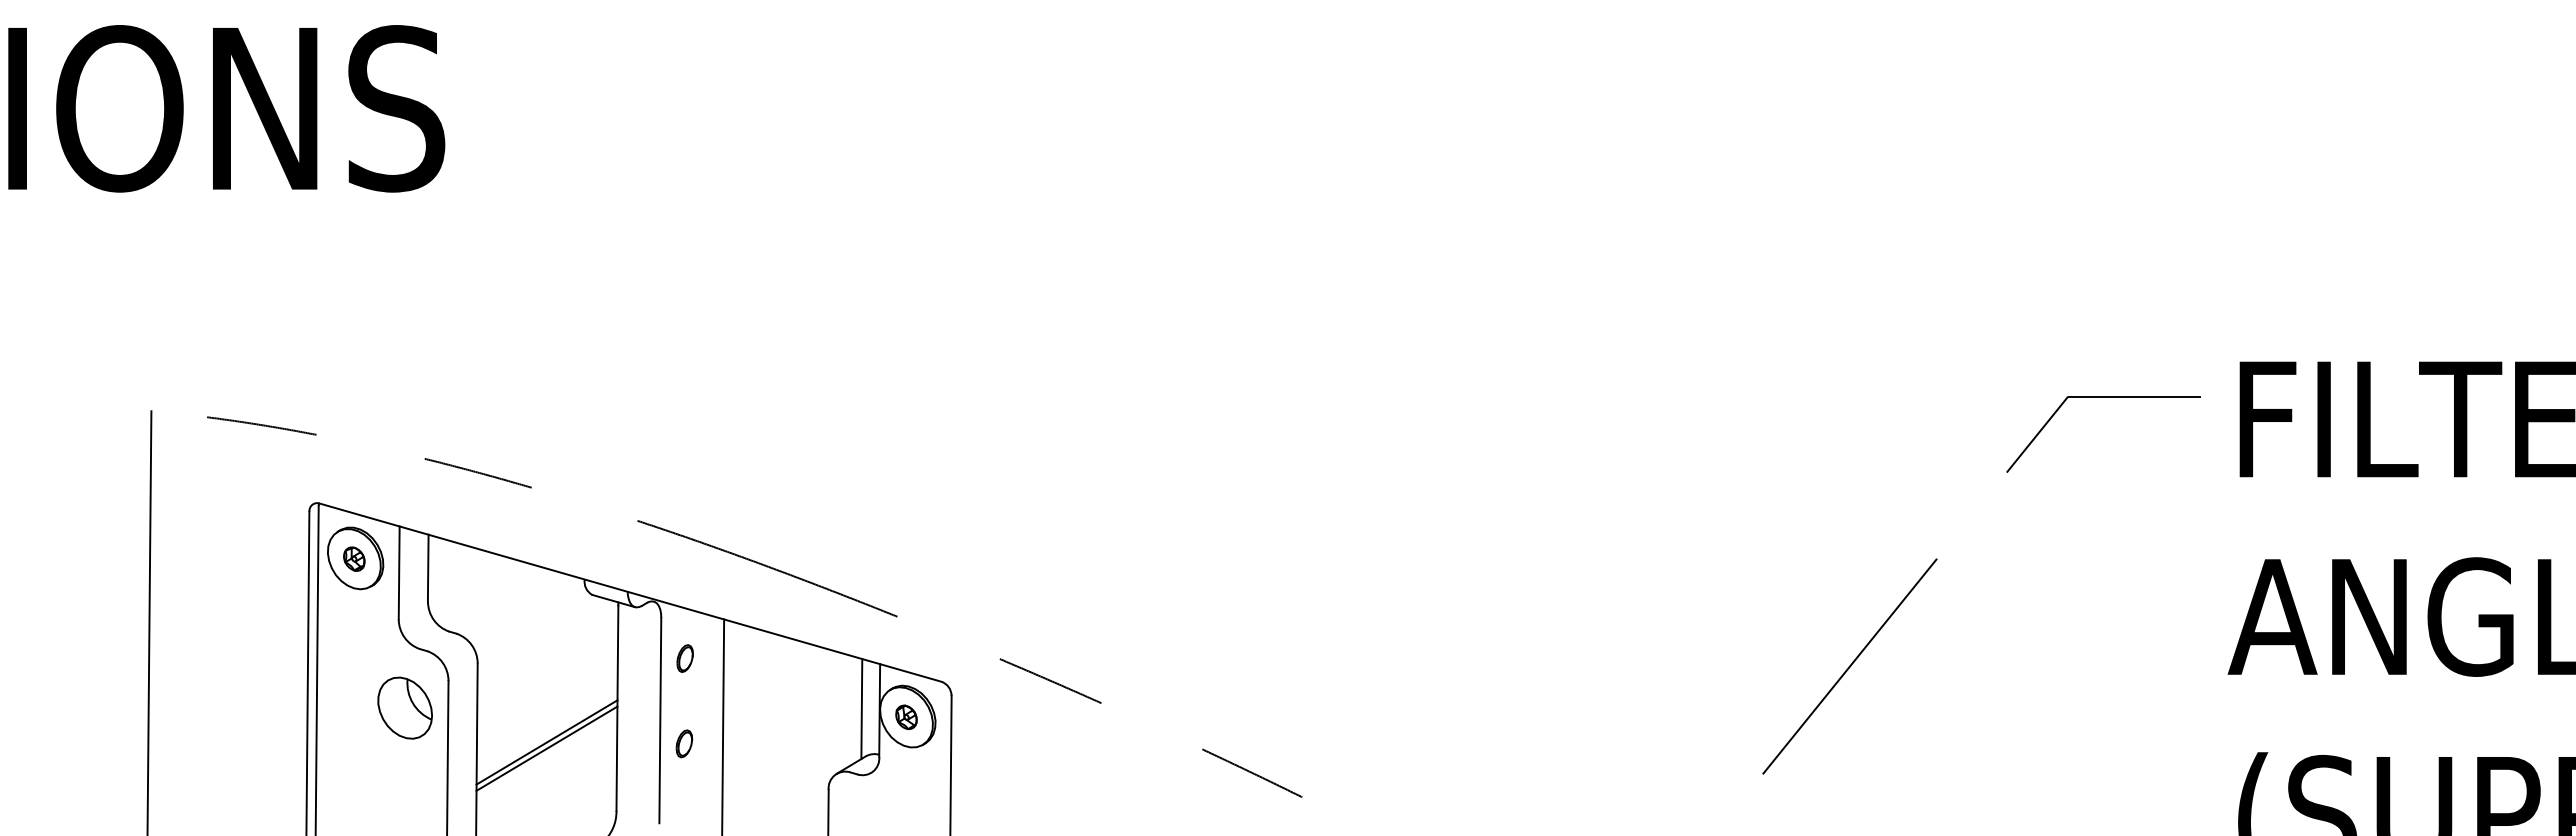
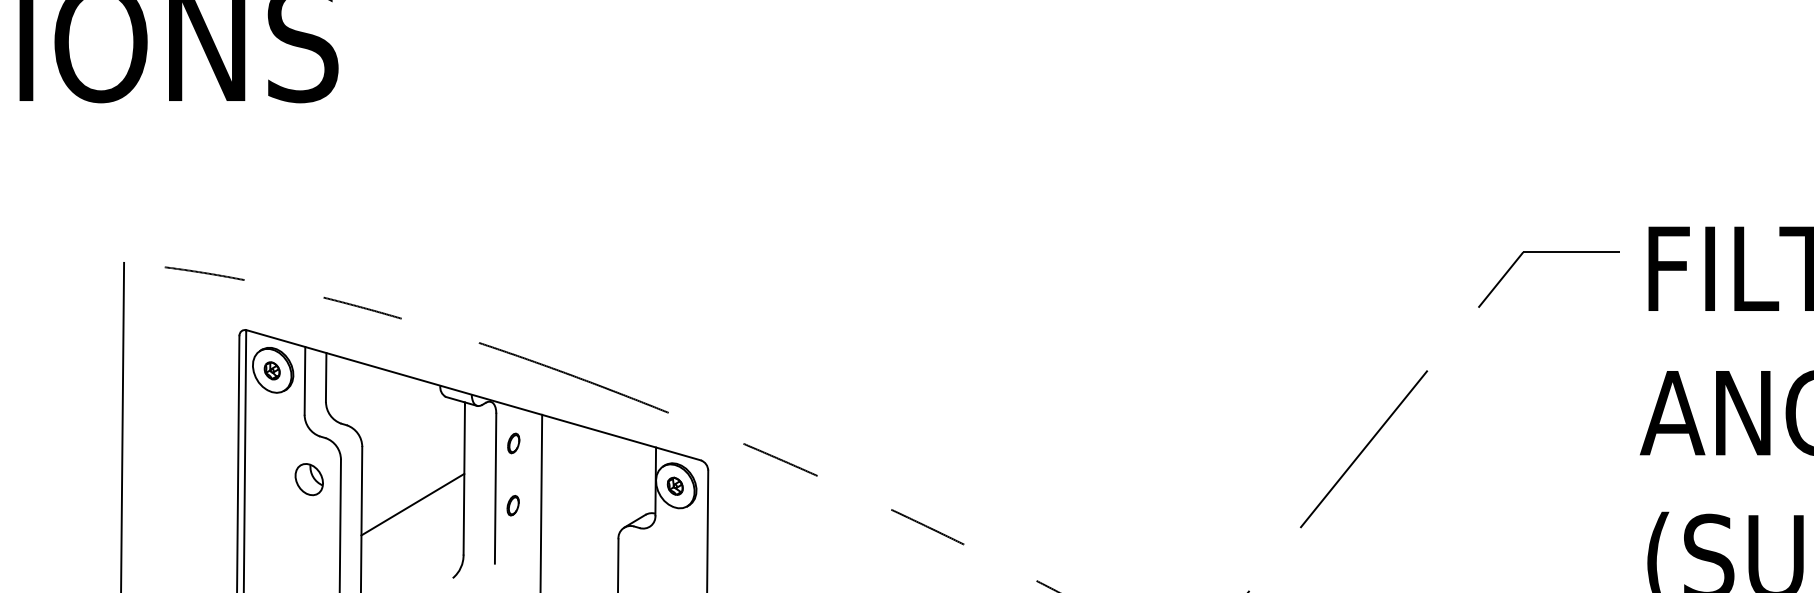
part: (404, 707) -> (308, 479), size x0.7
line: (861, 709) -> (642, 480), removed
line: (546, 748) -> (412, 509), removed

